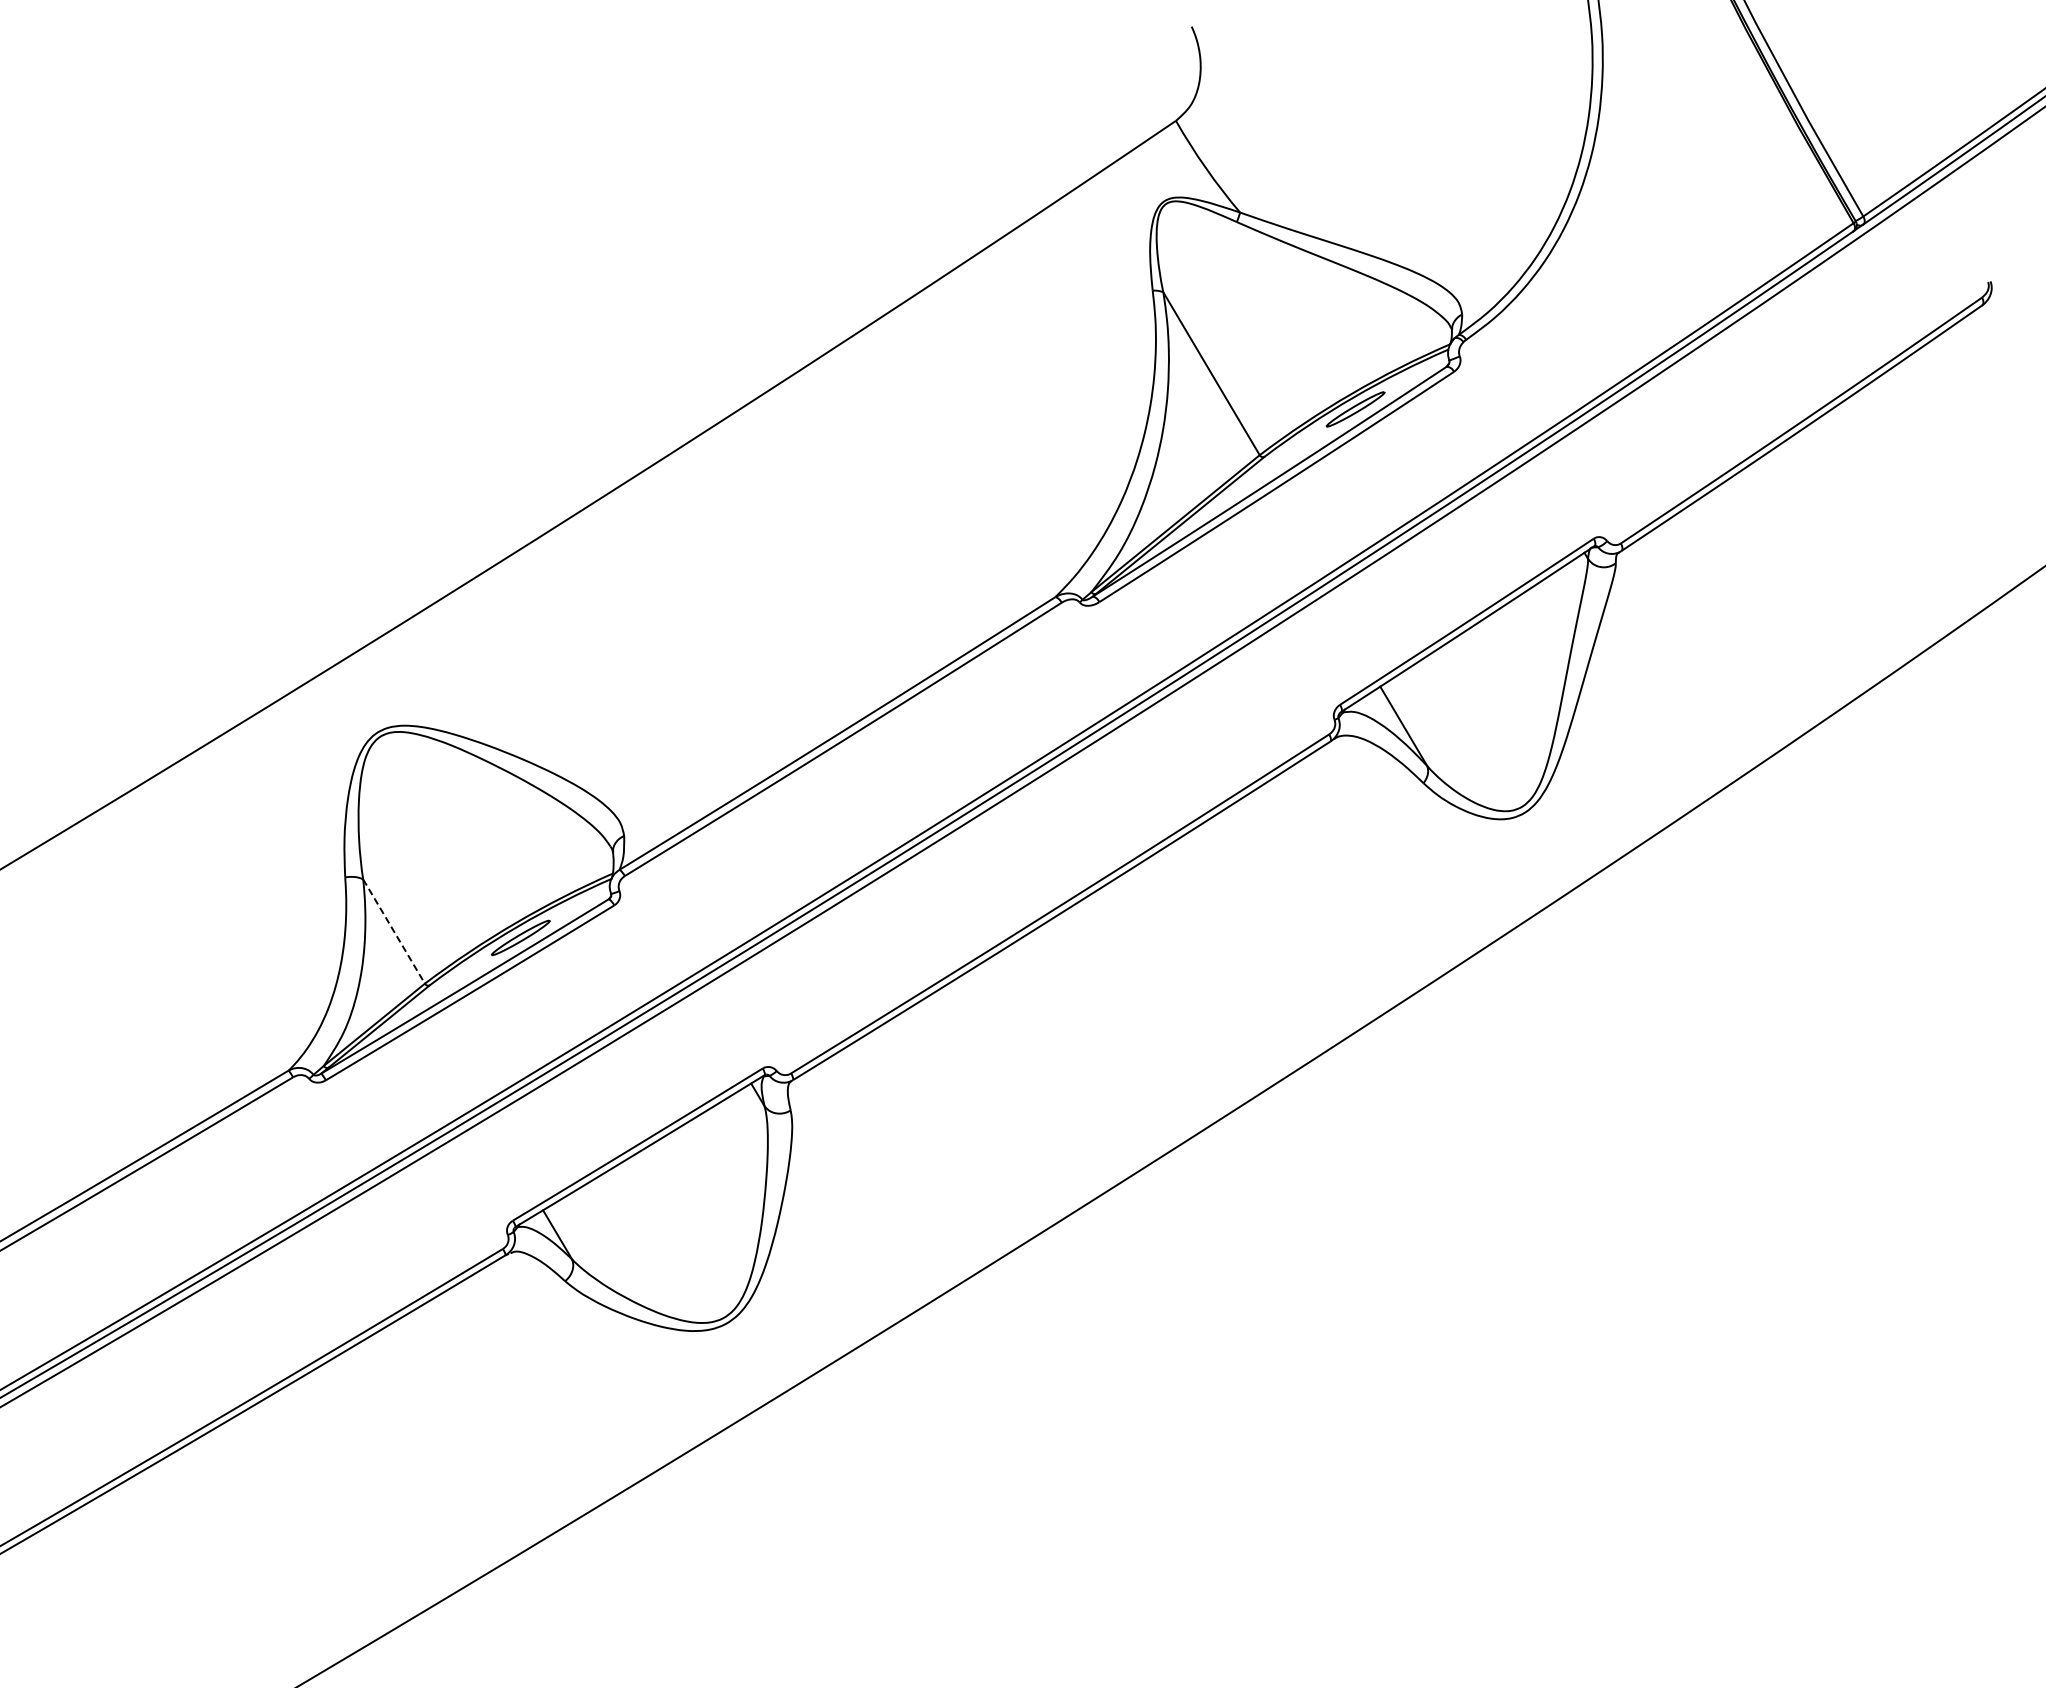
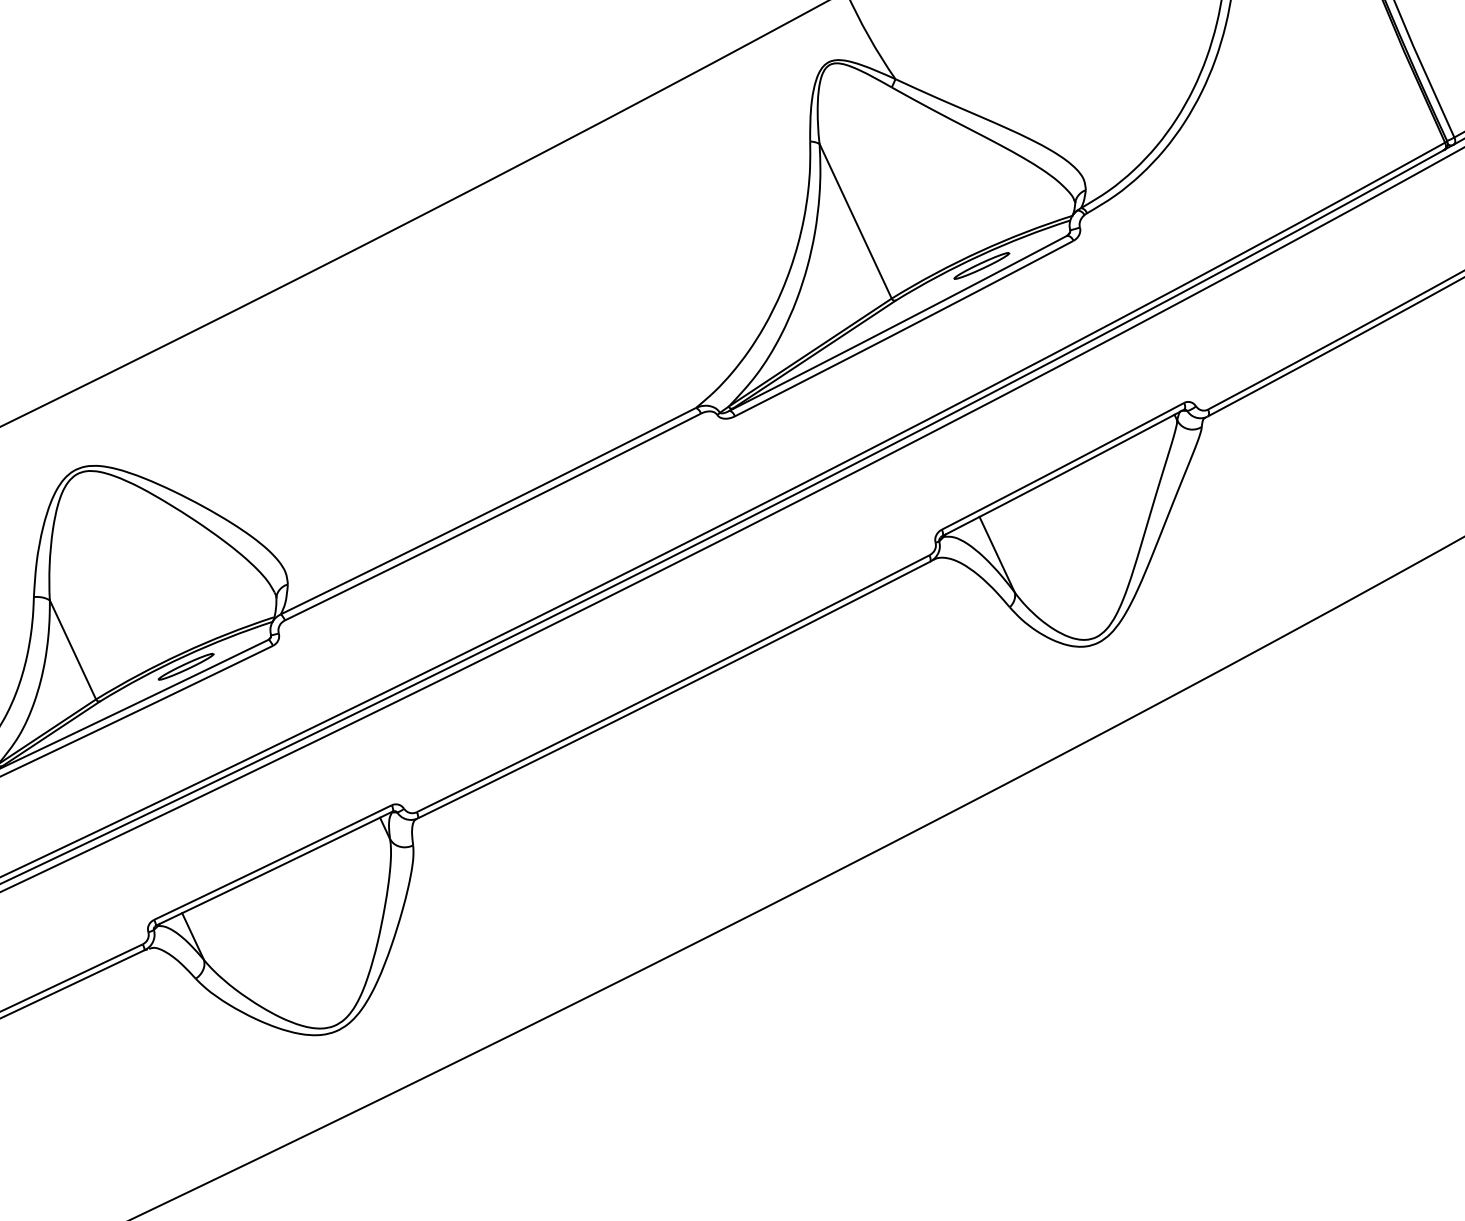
line: (394, 931) -> (73, 649), dashed -> solid

